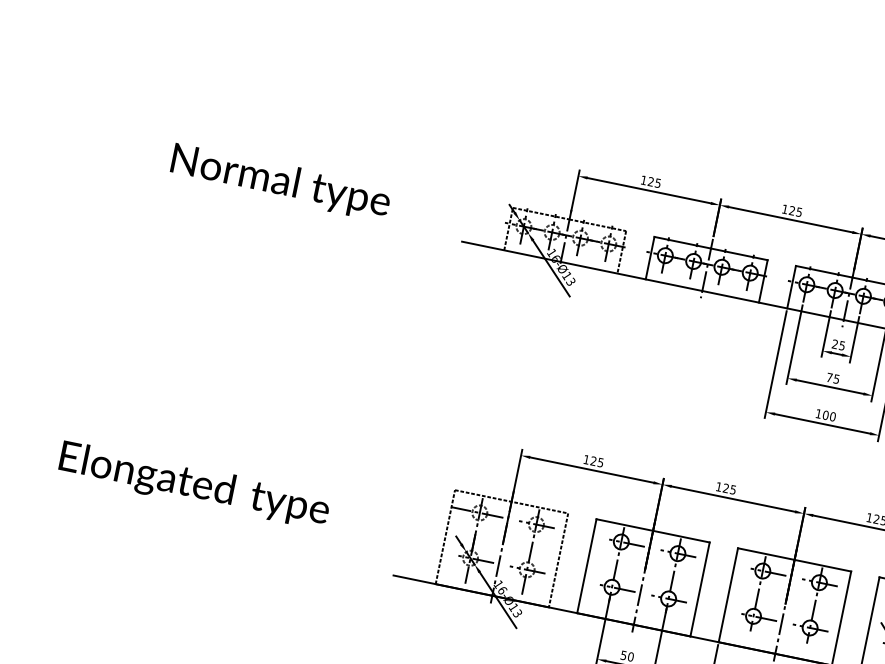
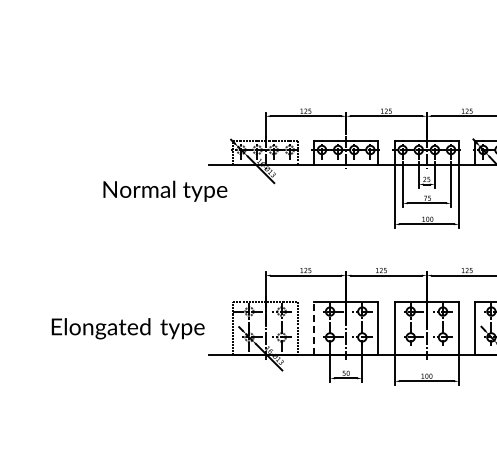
text: (281, 181) -> (165, 190), moved
text: (193, 485) -> (127, 328), moved
line: (586, 565) -> (313, 328), solid -> dashed

